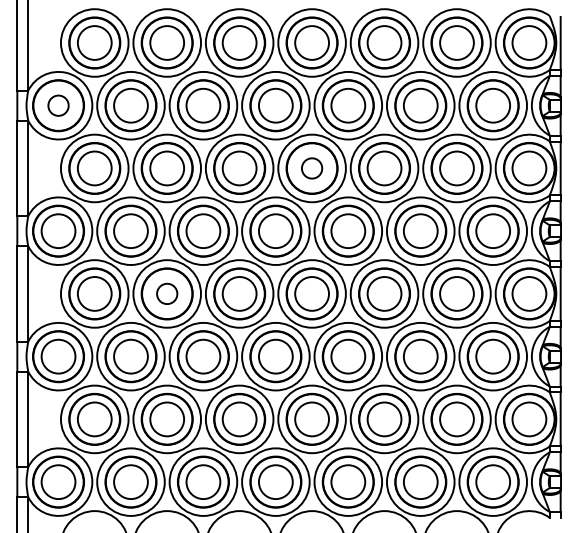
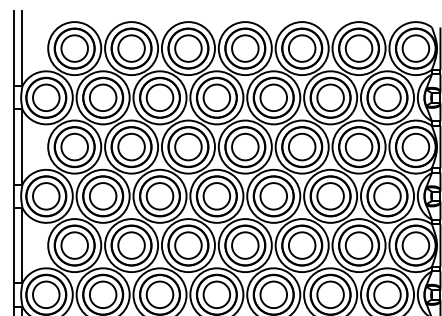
circle: (58, 105) -> (46, 97), size x1.67
circle: (312, 168) -> (245, 147), size x1.67
circle: (167, 293) -> (131, 245), size x1.67

